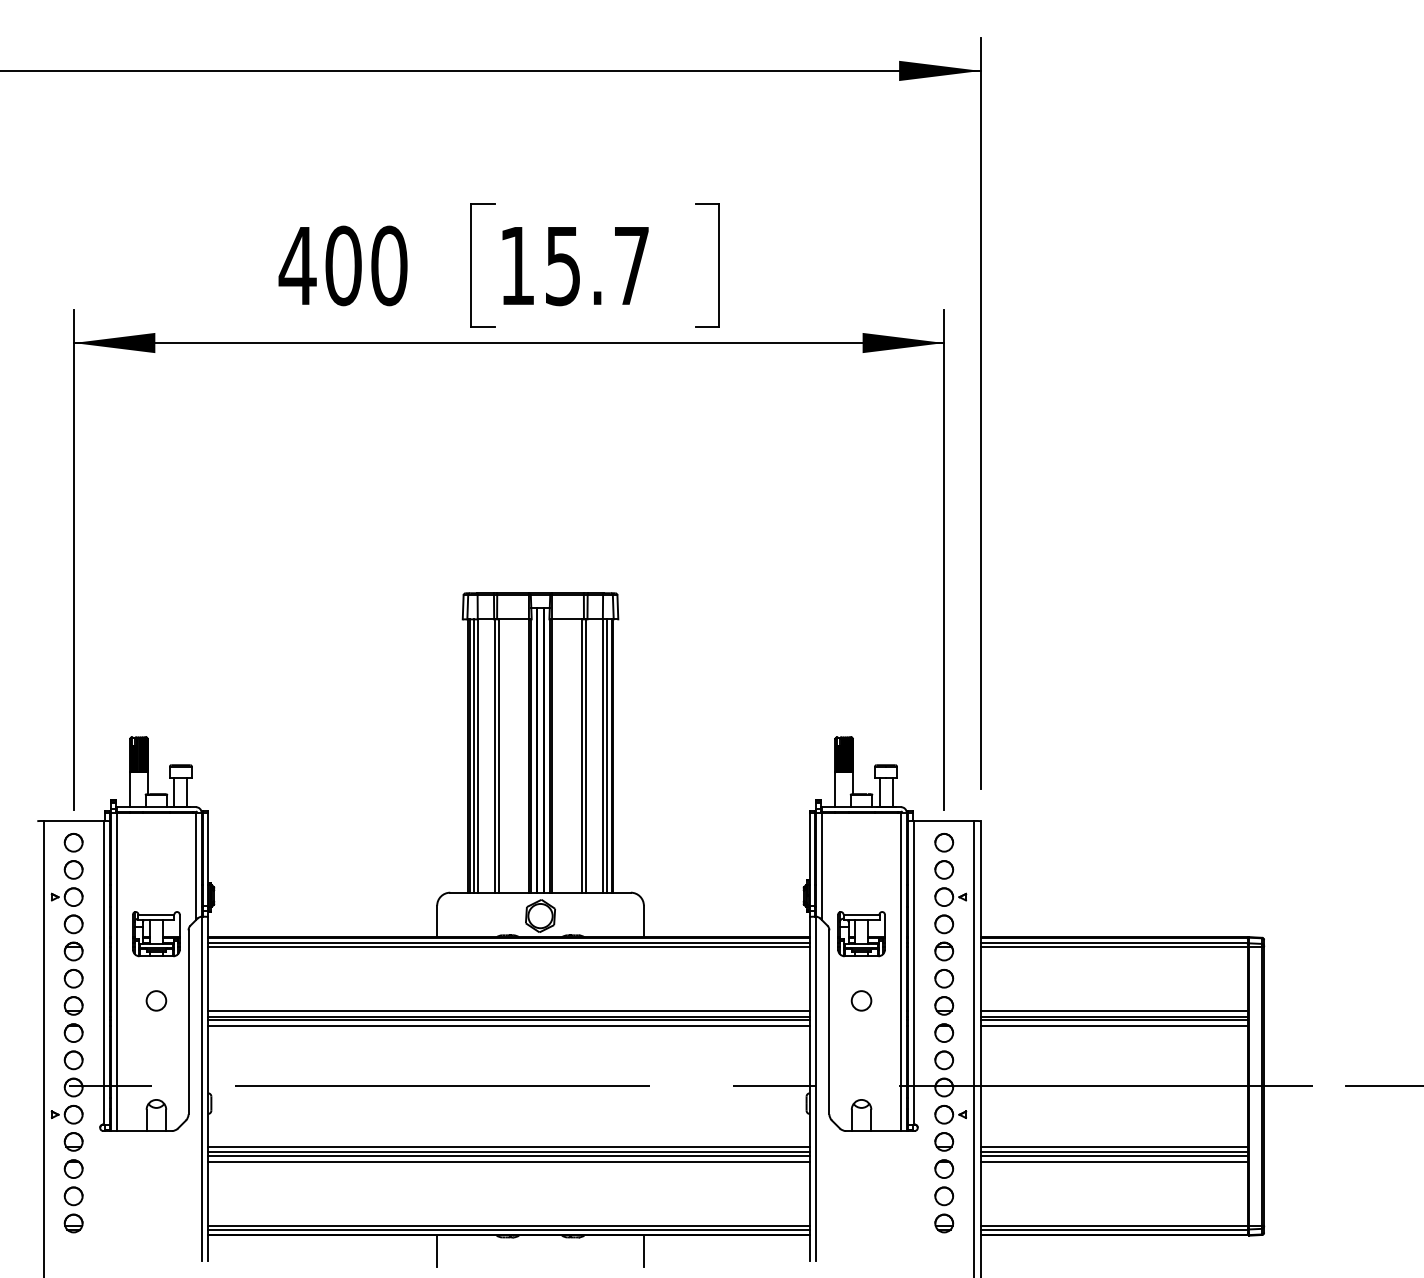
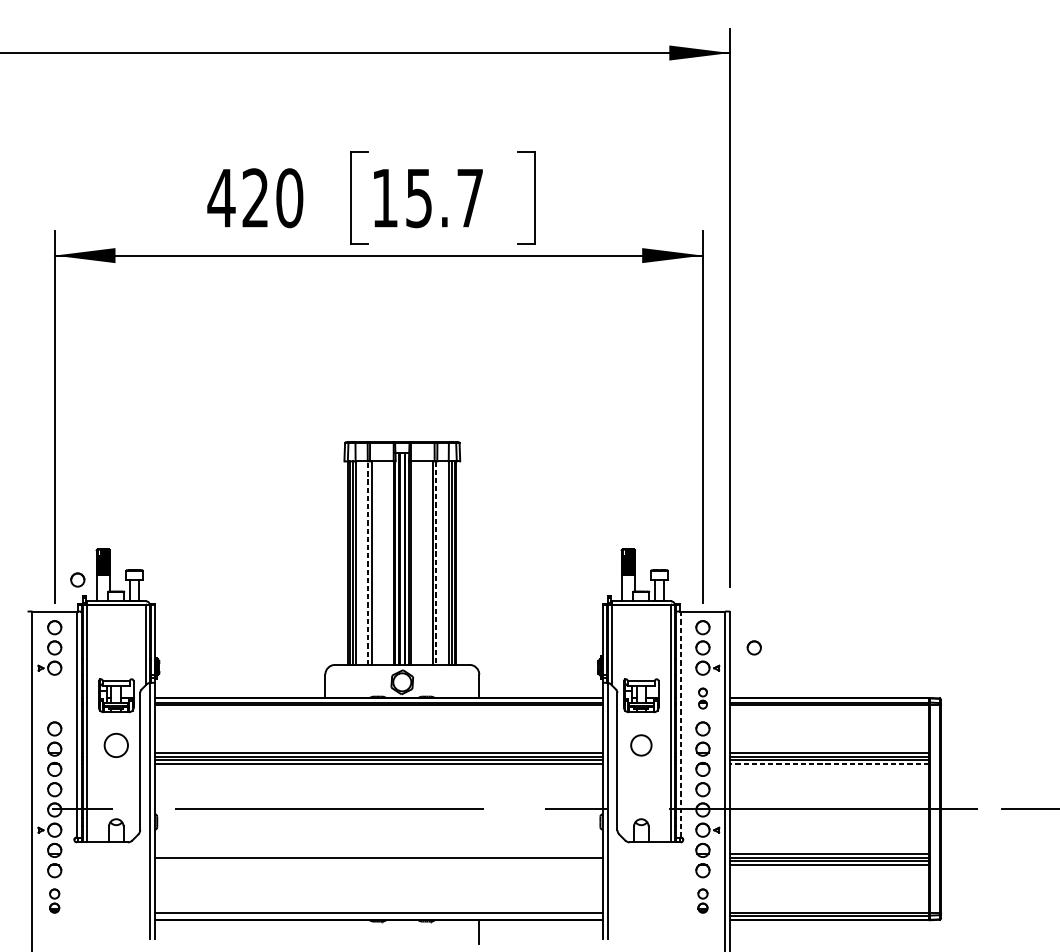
text: (343, 265) -> (255, 197), 400 -> 420
line: (494, 756) -> (368, 563), solid -> dashed
line: (586, 756) -> (436, 563), solid -> dashed
part: (104, 778) -> (77, 579), added
part: (1013, 869) -> (754, 647), added
part: (73, 937) -> (54, 698), removed
part: (944, 937) -> (703, 698), size x0.6
line: (914, 972) -> (680, 724), solid -> dashed
circle: (156, 1000) -> (116, 745), size x1.6
circle: (861, 1000) -> (641, 745), size x1.4
line: (1114, 1026) -> (829, 764), solid -> dashed
line: (508, 1146) -> (378, 853), removed
line: (508, 1156) -> (378, 861), removed
line: (508, 1162) -> (378, 865), removed
part: (73, 1209) -> (54, 900), size x0.7
part: (944, 1209) -> (703, 900), size x0.7
line: (508, 1229) -> (378, 915), removed
line: (437, 1251) -> (325, 932), removed

